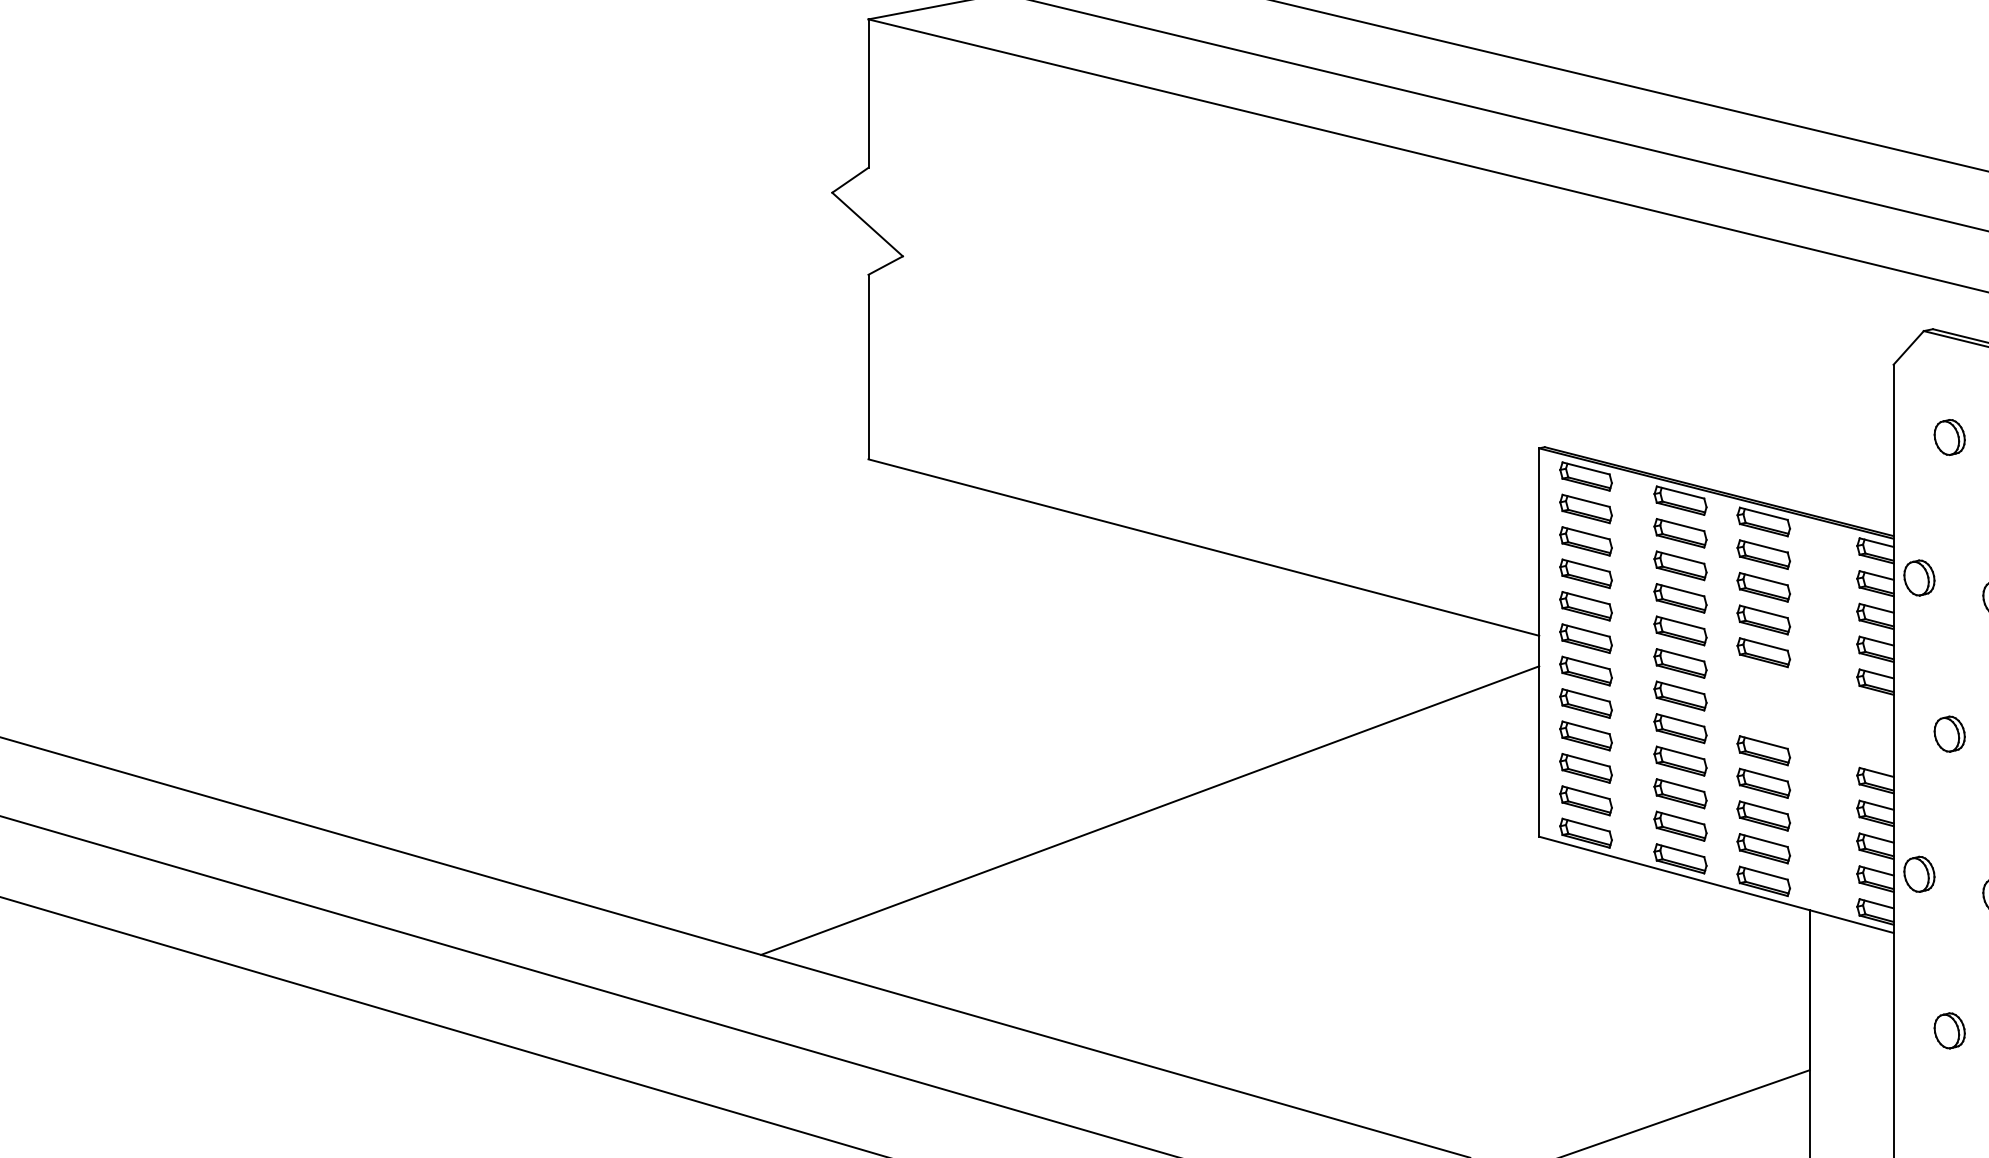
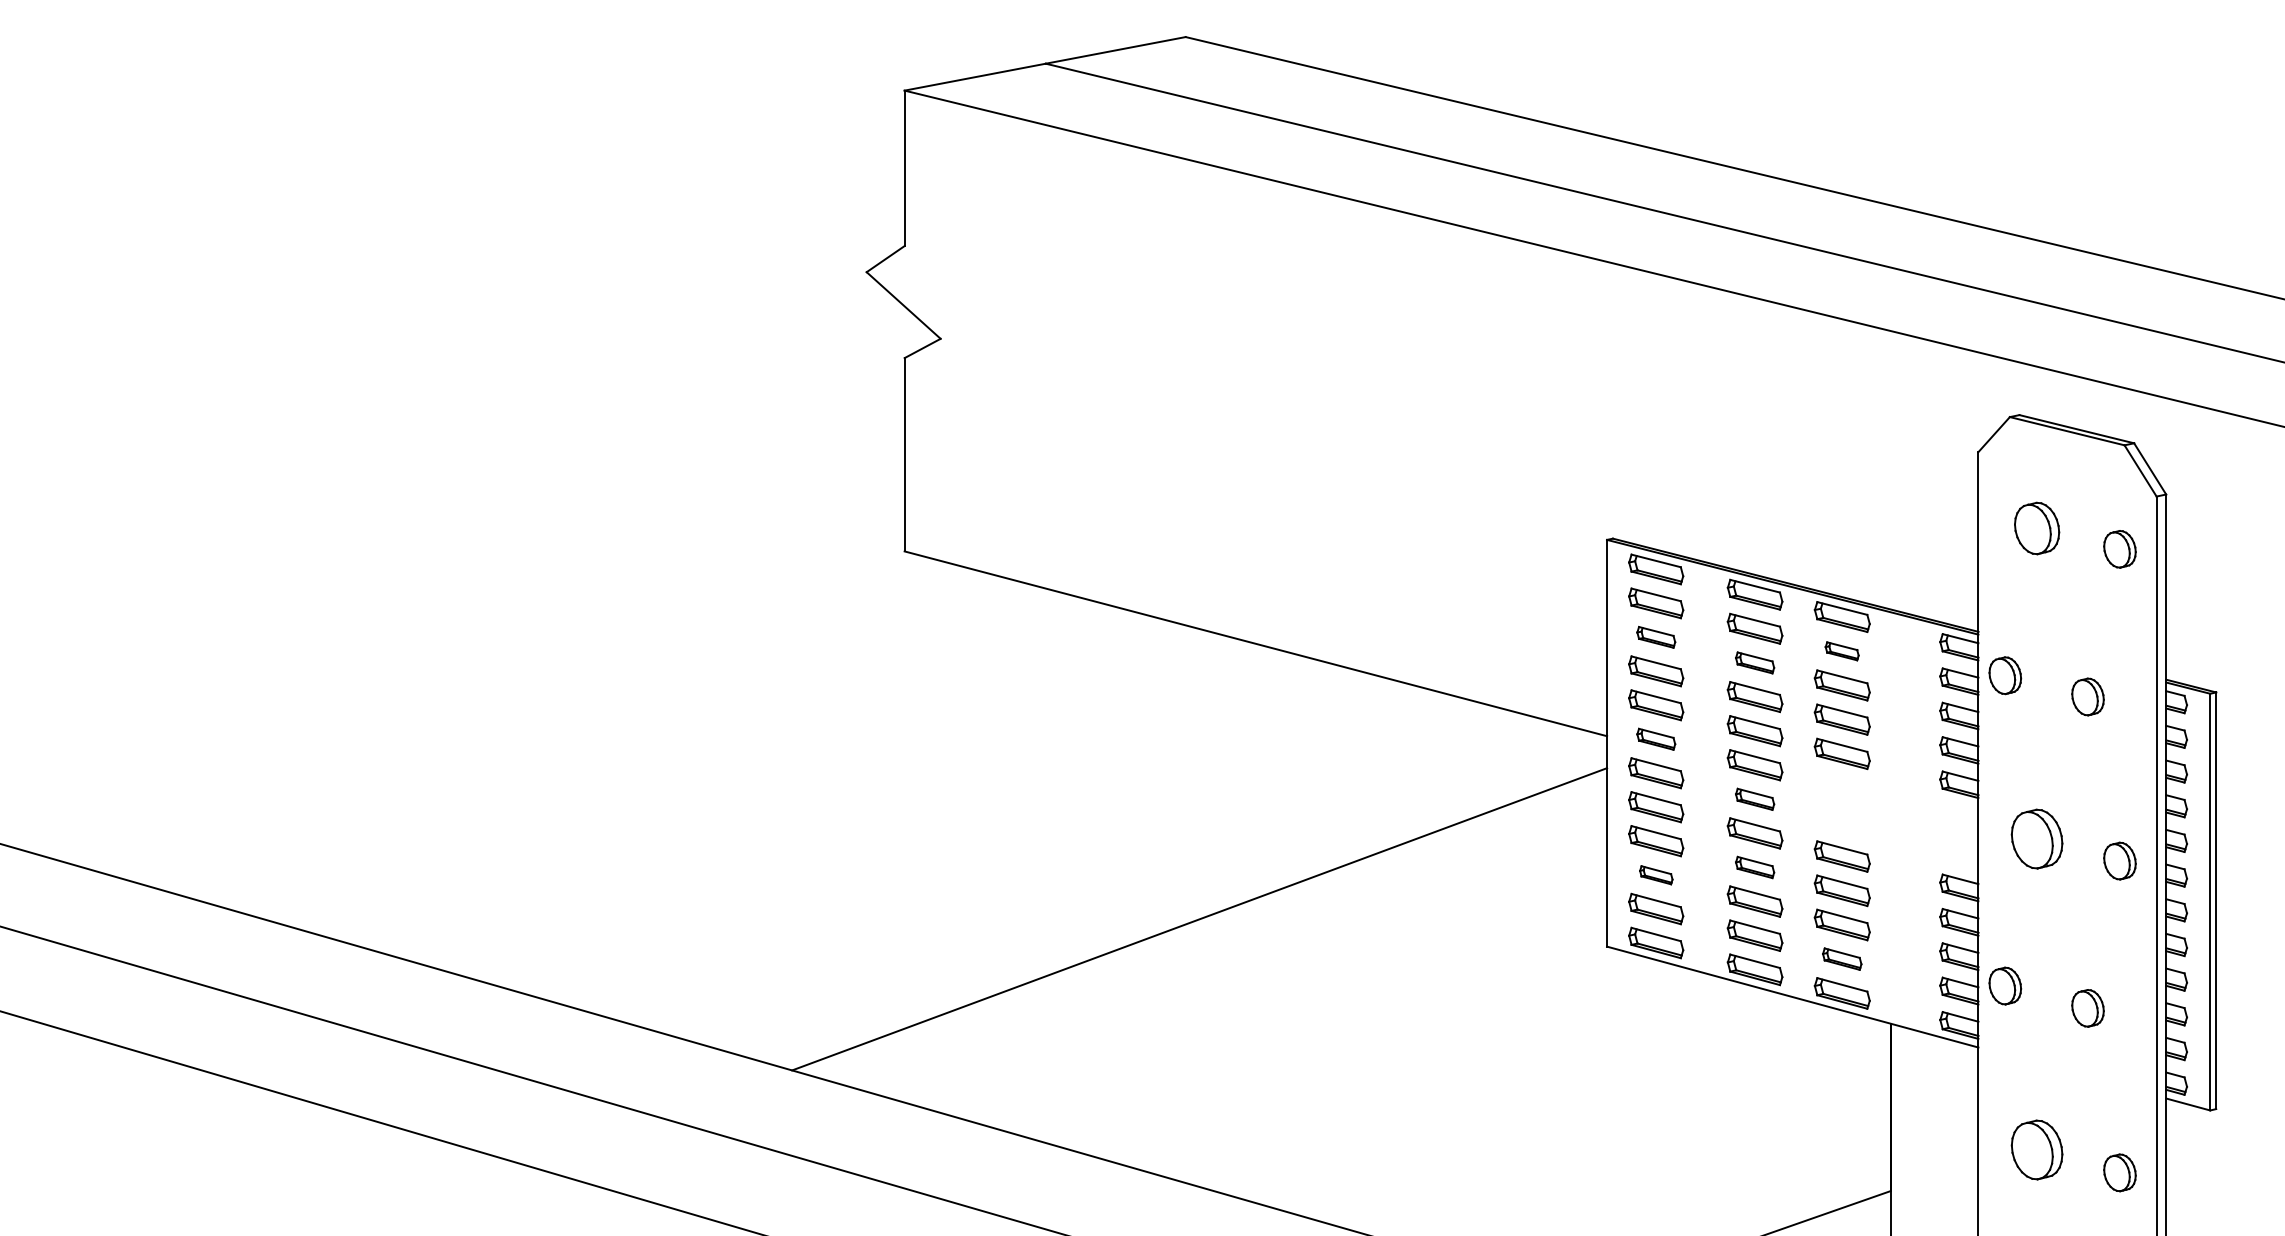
part: (1949, 437) -> (2036, 528), size x1.4
part: (1586, 541) -> (1656, 637), size x0.7
part: (1763, 554) -> (1841, 651), size x0.6
part: (1679, 565) -> (1754, 662), size x0.7
part: (1586, 638) -> (1656, 739), size x0.7
part: (1679, 696) -> (1754, 799), size x0.7
part: (1949, 734) -> (2036, 839), size x1.6
part: (1679, 761) -> (1754, 867), size x0.7
part: (1586, 768) -> (1656, 875), size x0.6
part: (1763, 848) -> (1841, 958), size x0.7
part: (1949, 1030) -> (2036, 1149), size x1.6

